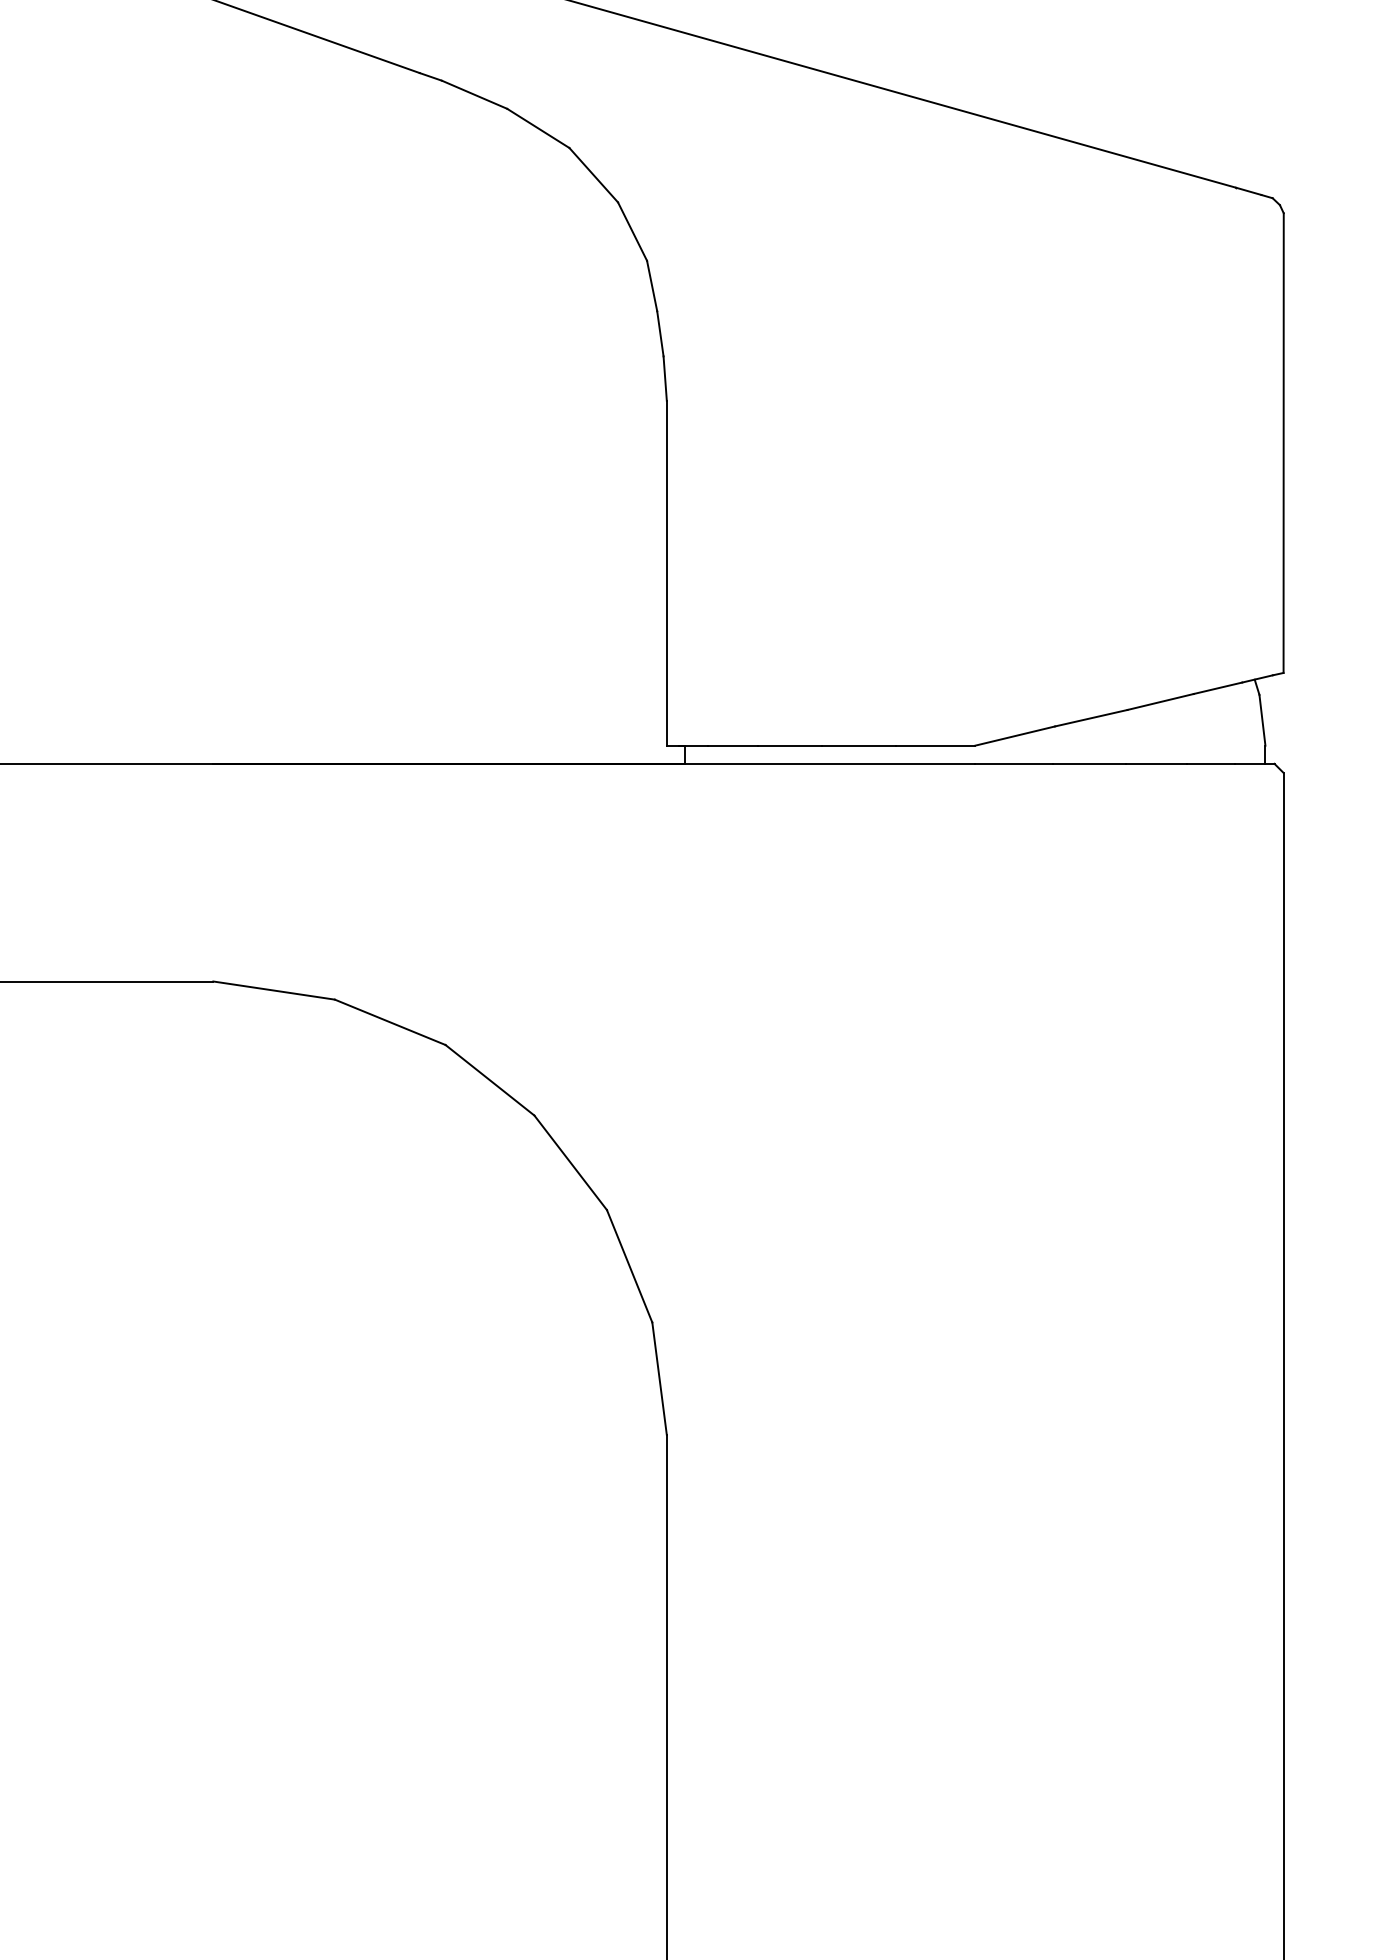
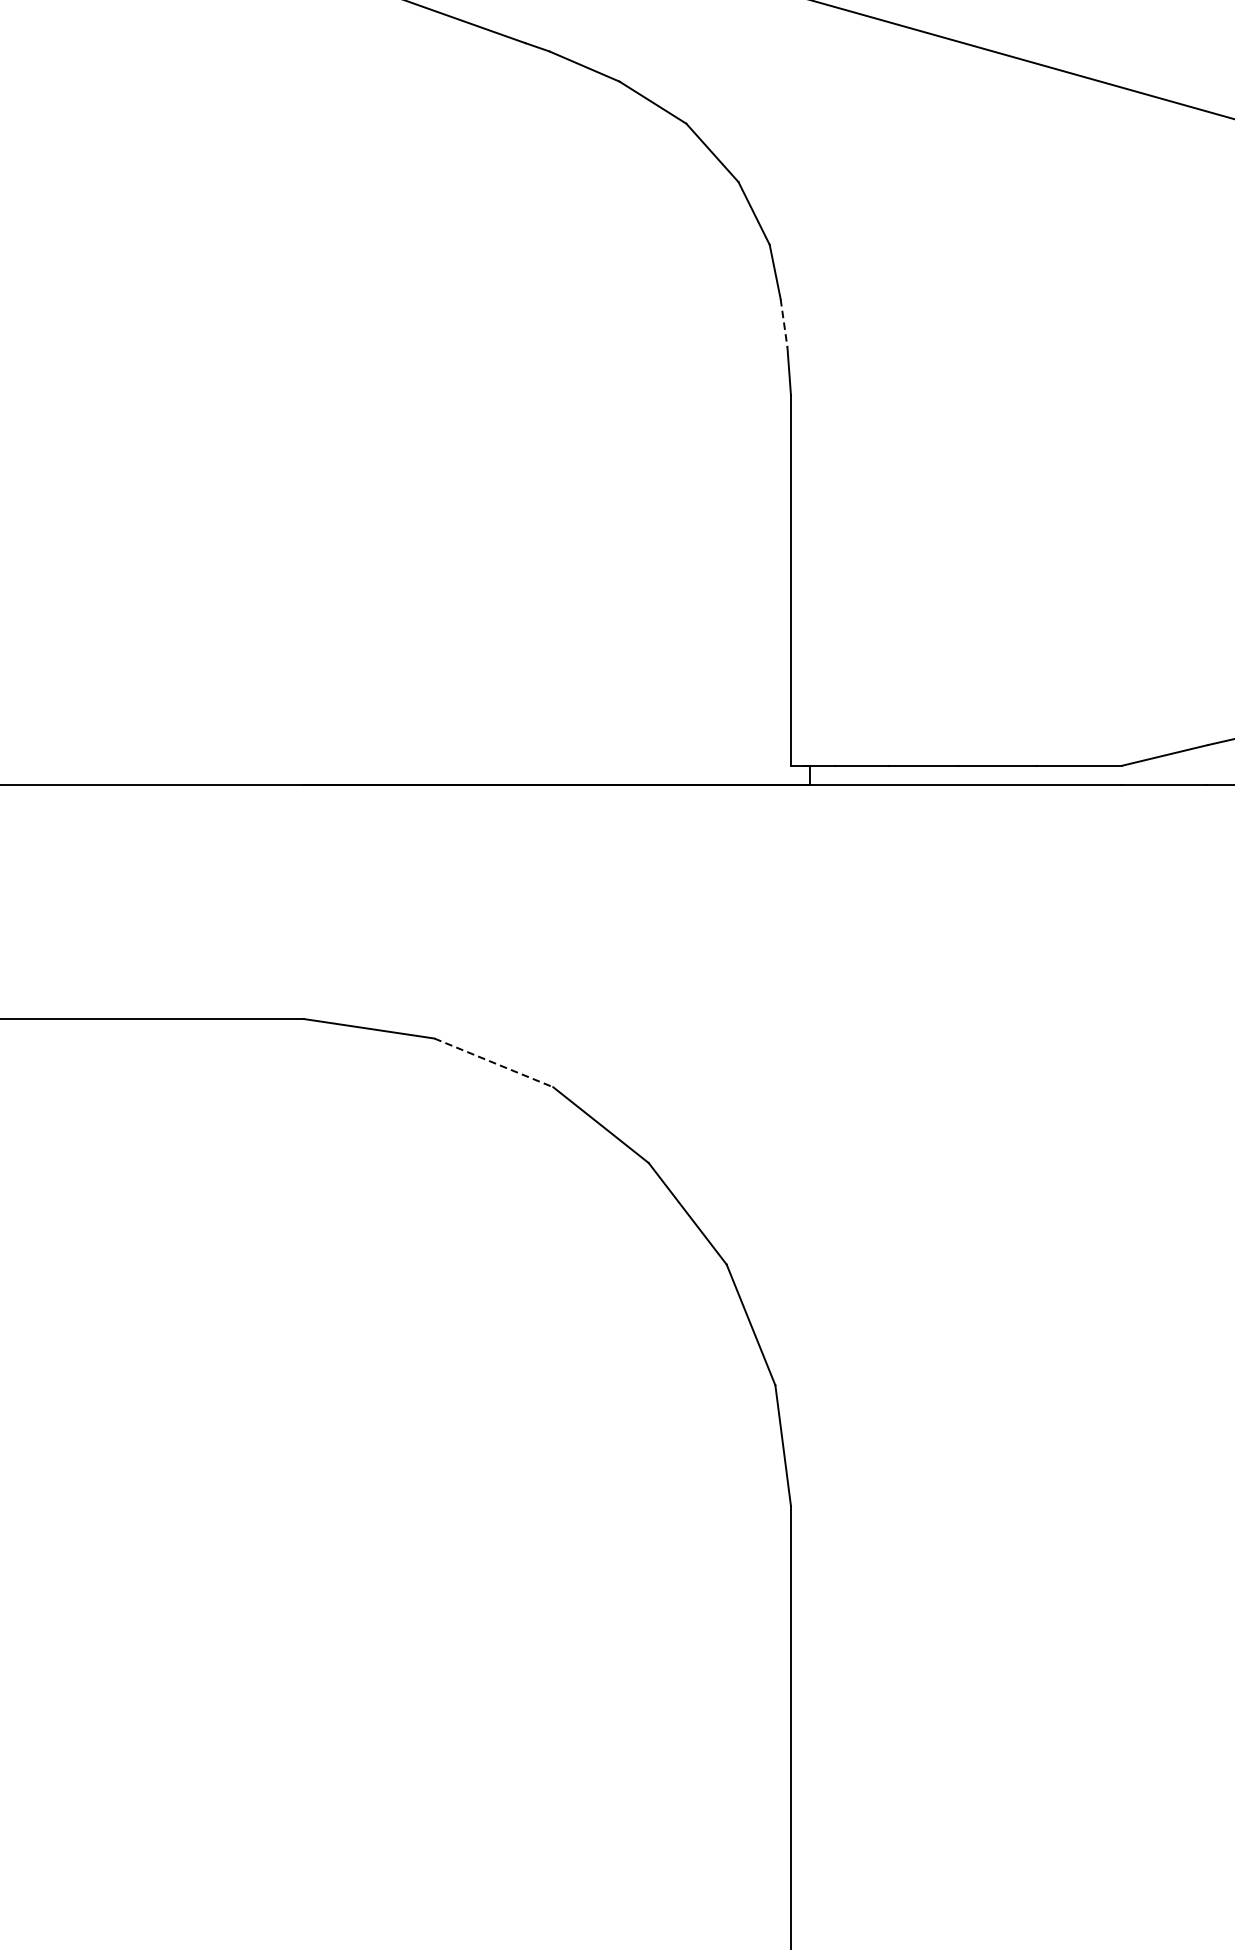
line: (660, 333) -> (784, 322), solid -> dashed
line: (390, 1022) -> (494, 1063), solid -> dashed

